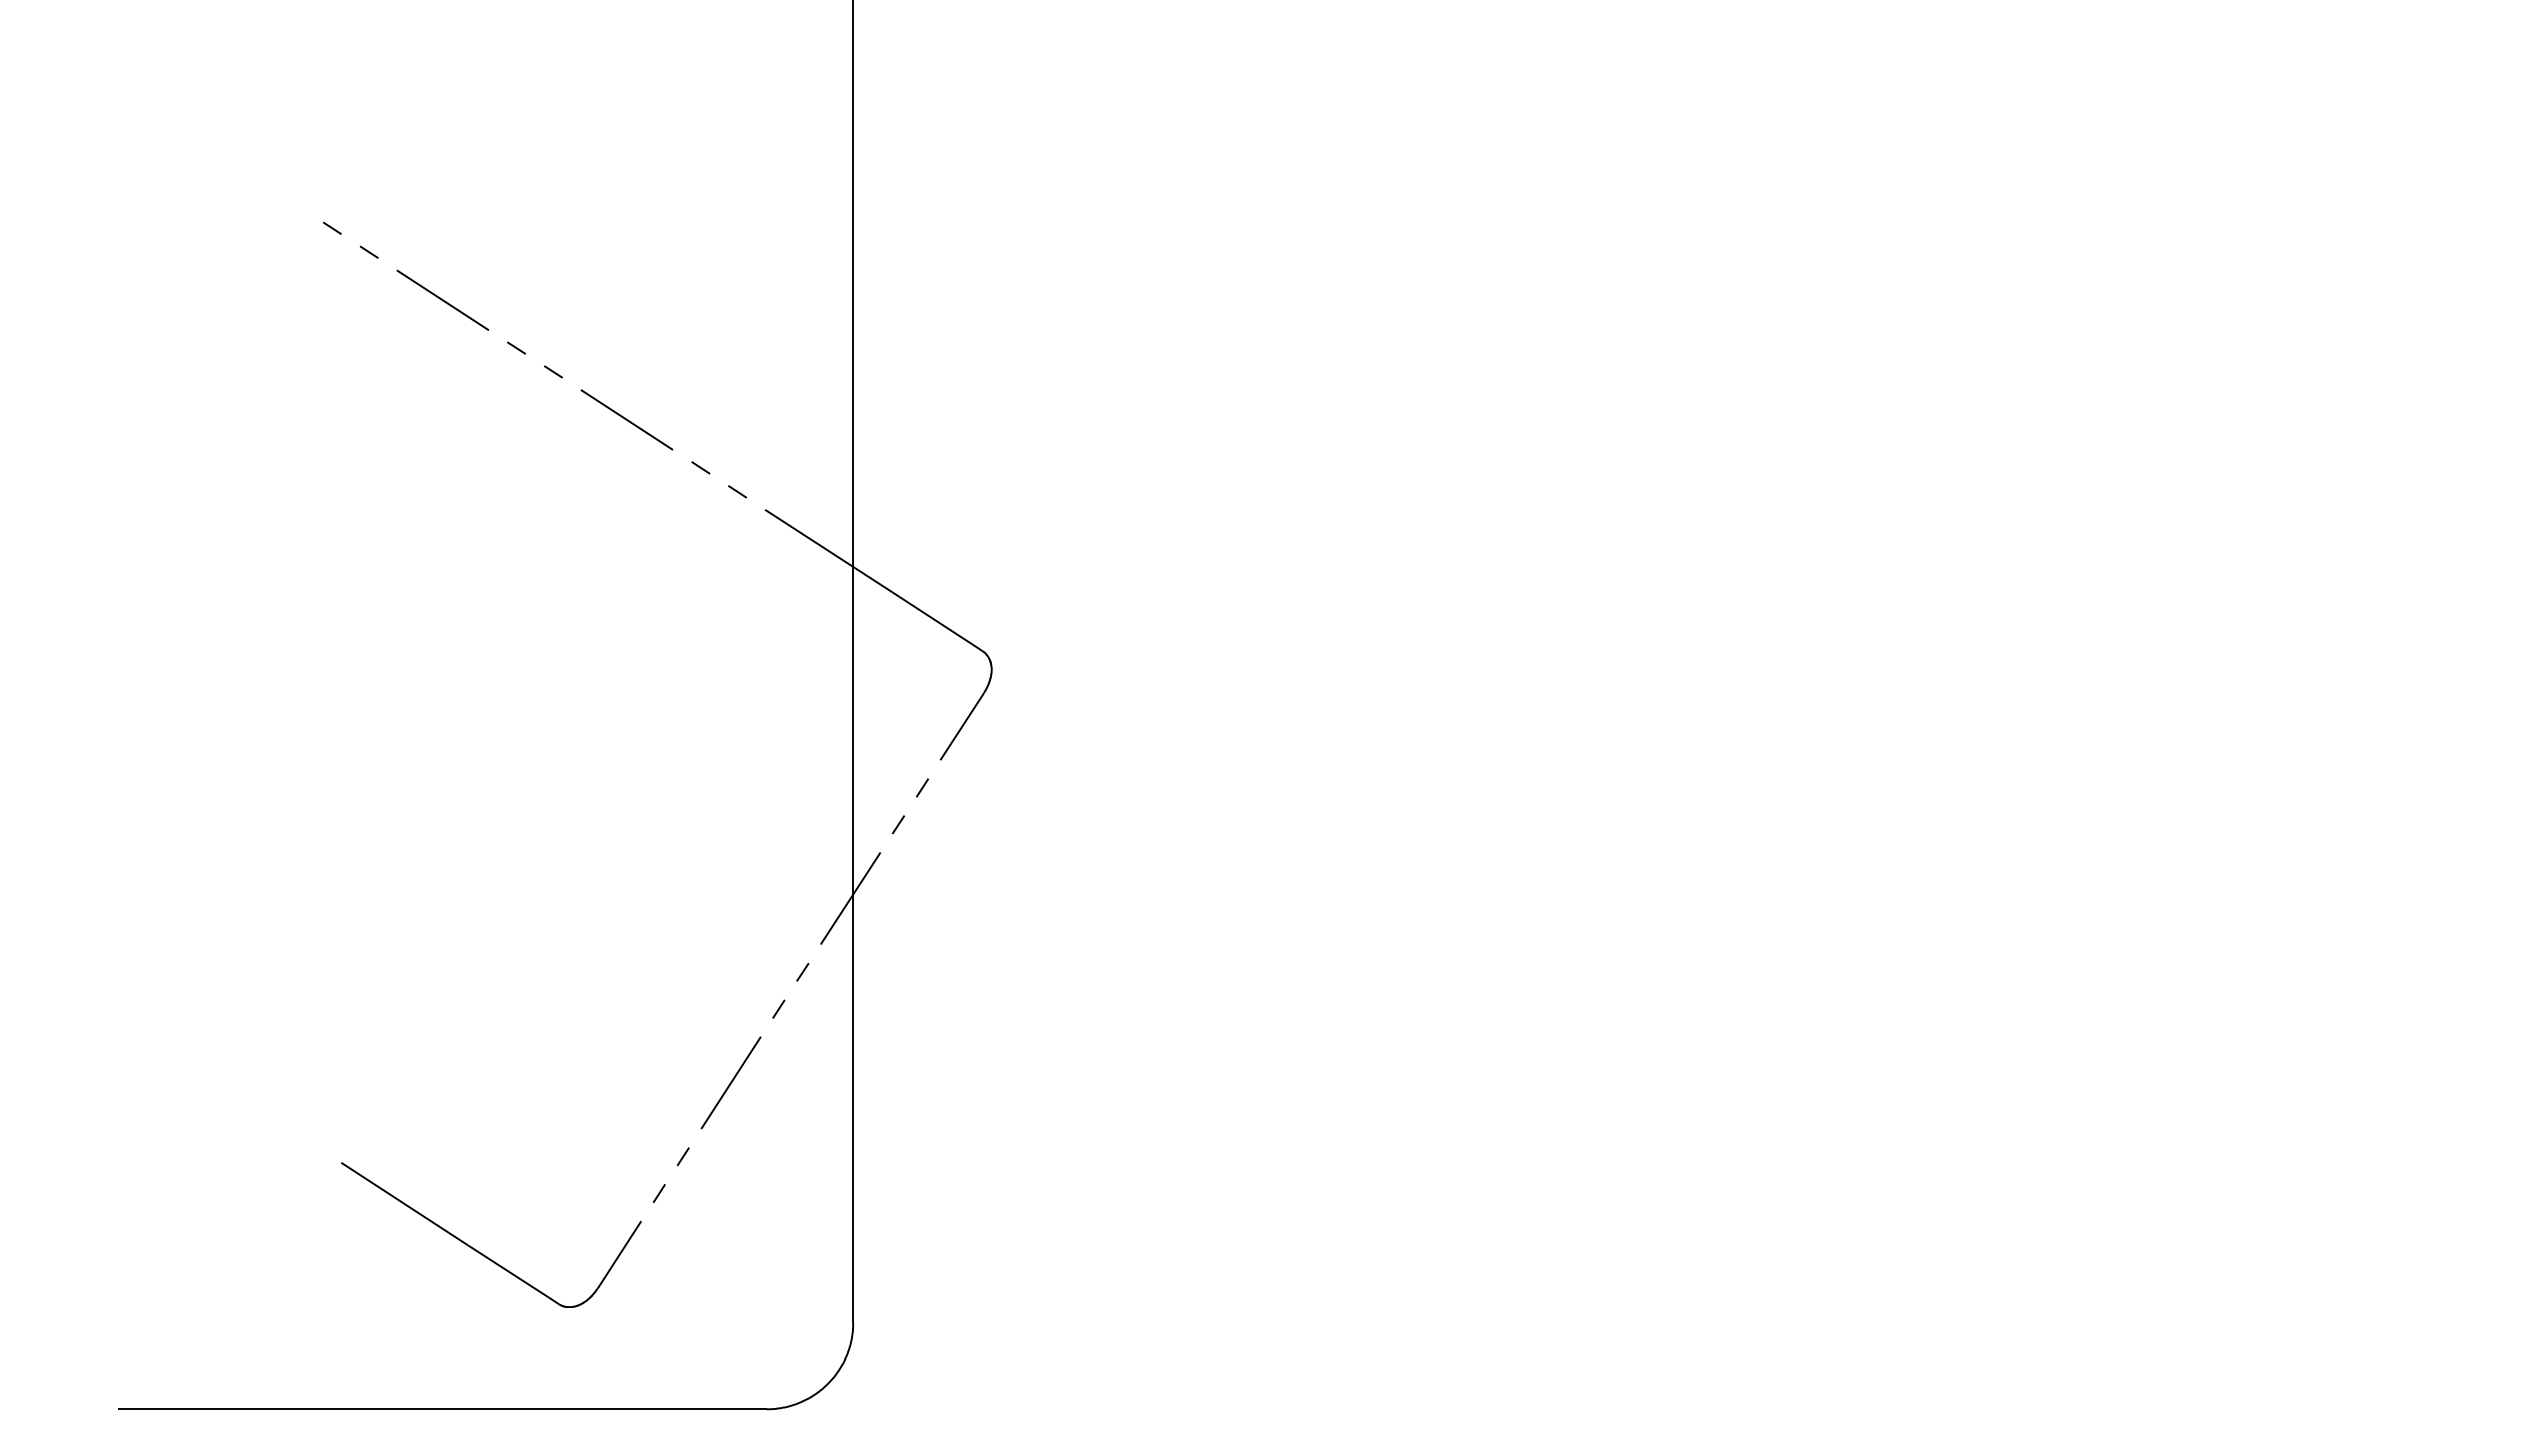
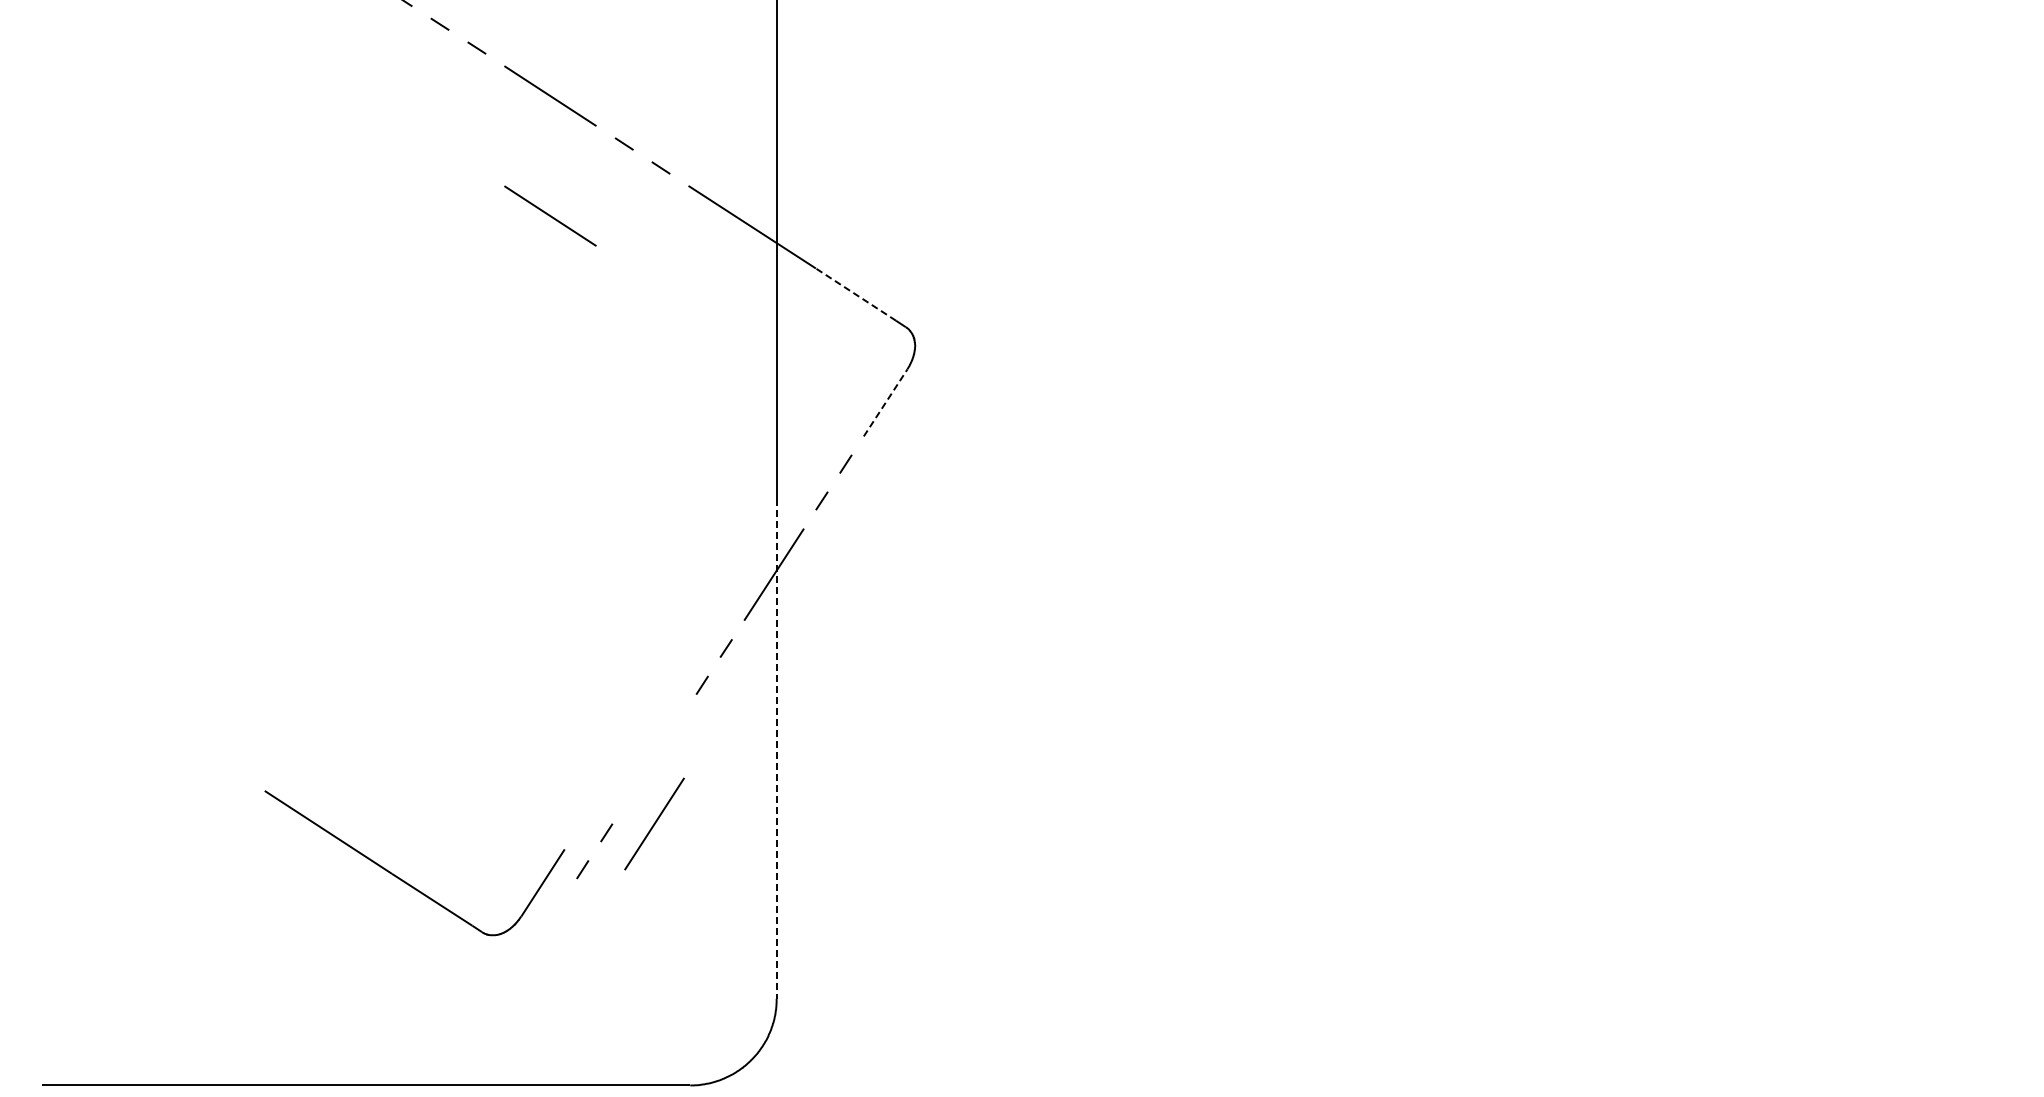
line: (626, 539) -> (549, 215), added
line: (932, 618) -> (855, 294), solid -> dashed
line: (962, 726) -> (885, 402), solid -> dashed
line: (853, 1072) -> (776, 748), solid -> dashed
line: (730, 1082) -> (653, 823), moved
part: (481, 1252) -> (404, 880), moved

